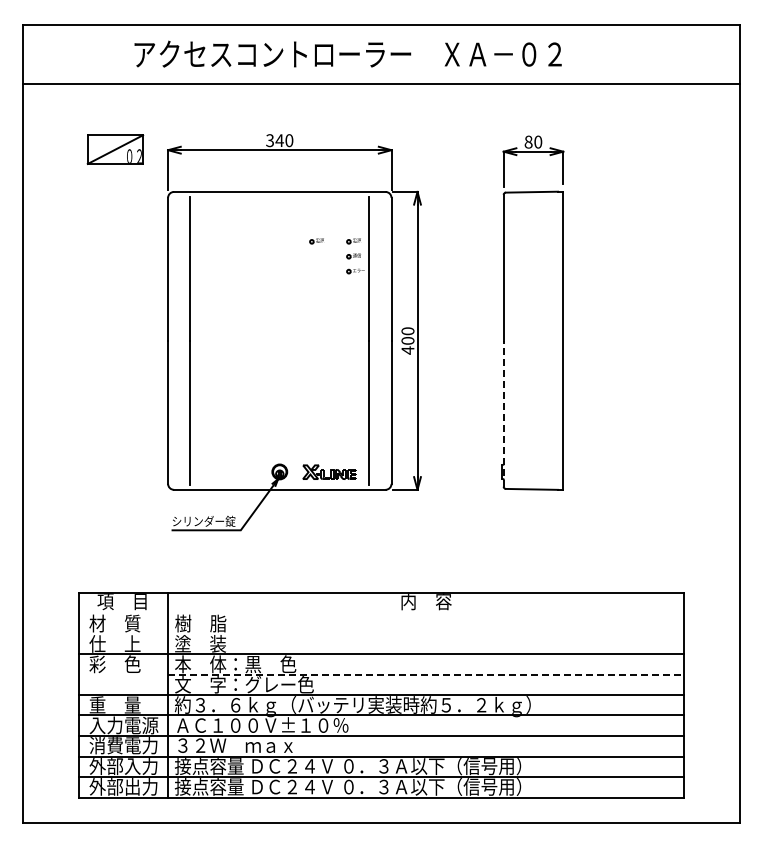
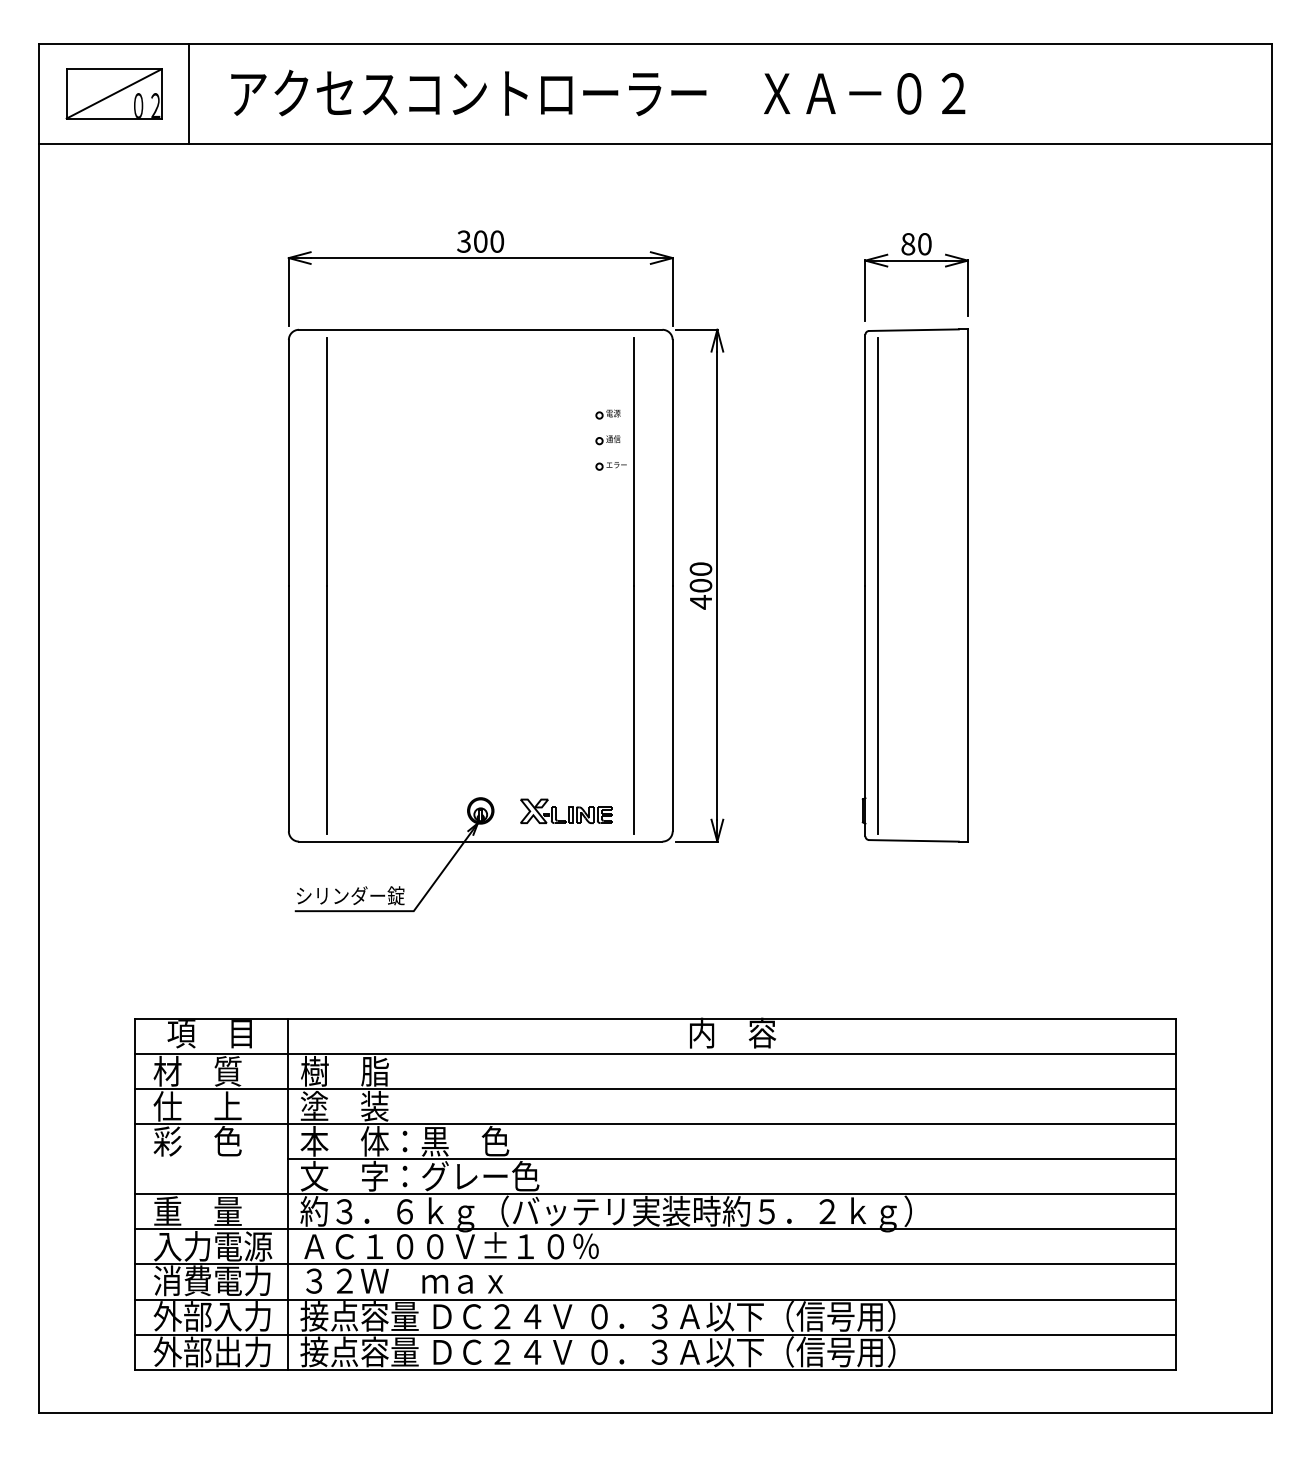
line: (110, 54) -> (189, 93), added
text: (279, 140) -> (480, 241), 340 -> 300
part: (115, 149) -> (114, 93), moved
part: (316, 241) -> (543, 414), removed
line: (511, 340) -> (878, 585), added
line: (503, 413) -> (865, 710), dashed -> solid
line: (381, 613) -> (655, 1054), added
line: (381, 633) -> (655, 1088), added
line: (426, 674) -> (732, 1158), dashed -> solid

